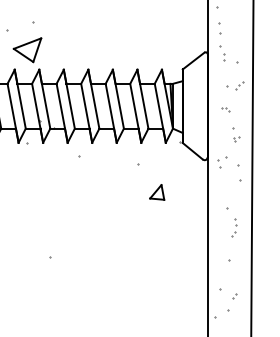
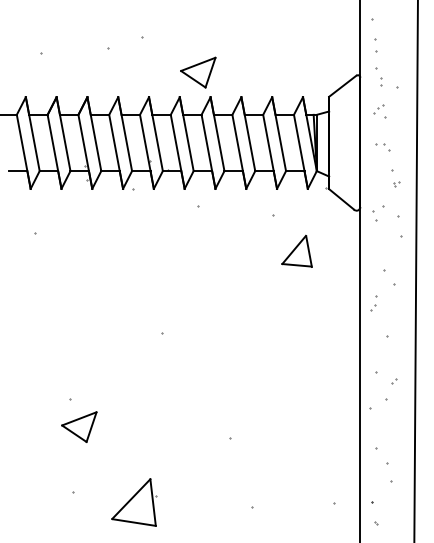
part: (27, 50) -> (198, 72), moved
part: (239, 85) -> (378, 109), moved
part: (225, 109) -> (382, 147), size x1.67
part: (156, 191) -> (296, 250), size x1.67
part: (234, 230) -> (373, 303), moved

